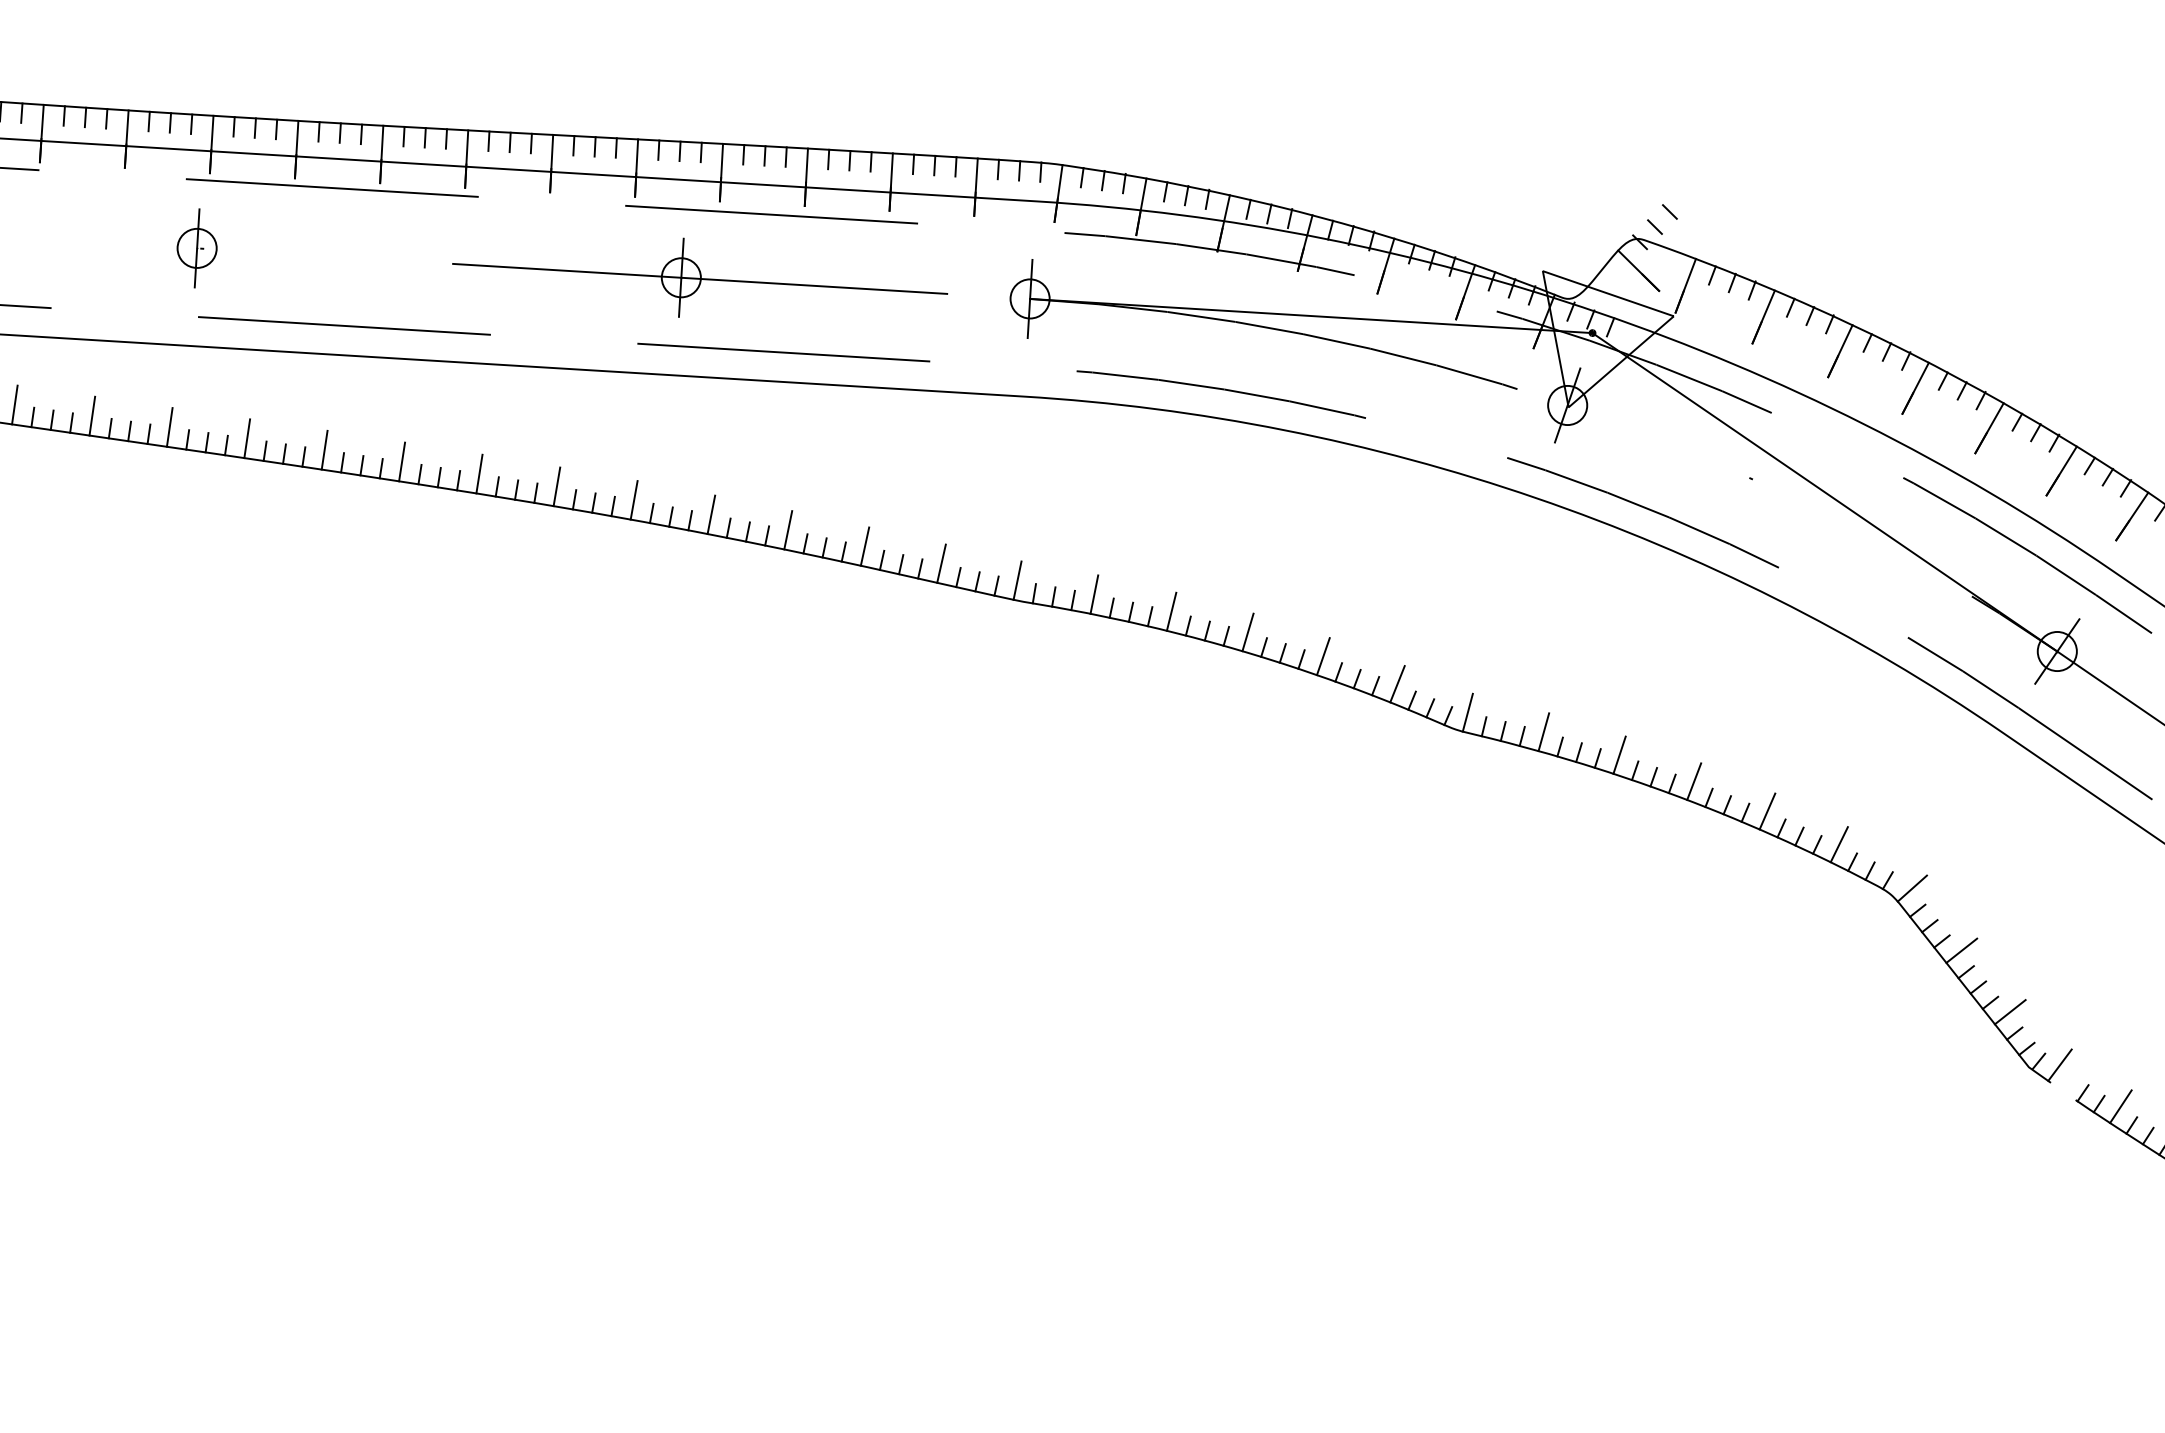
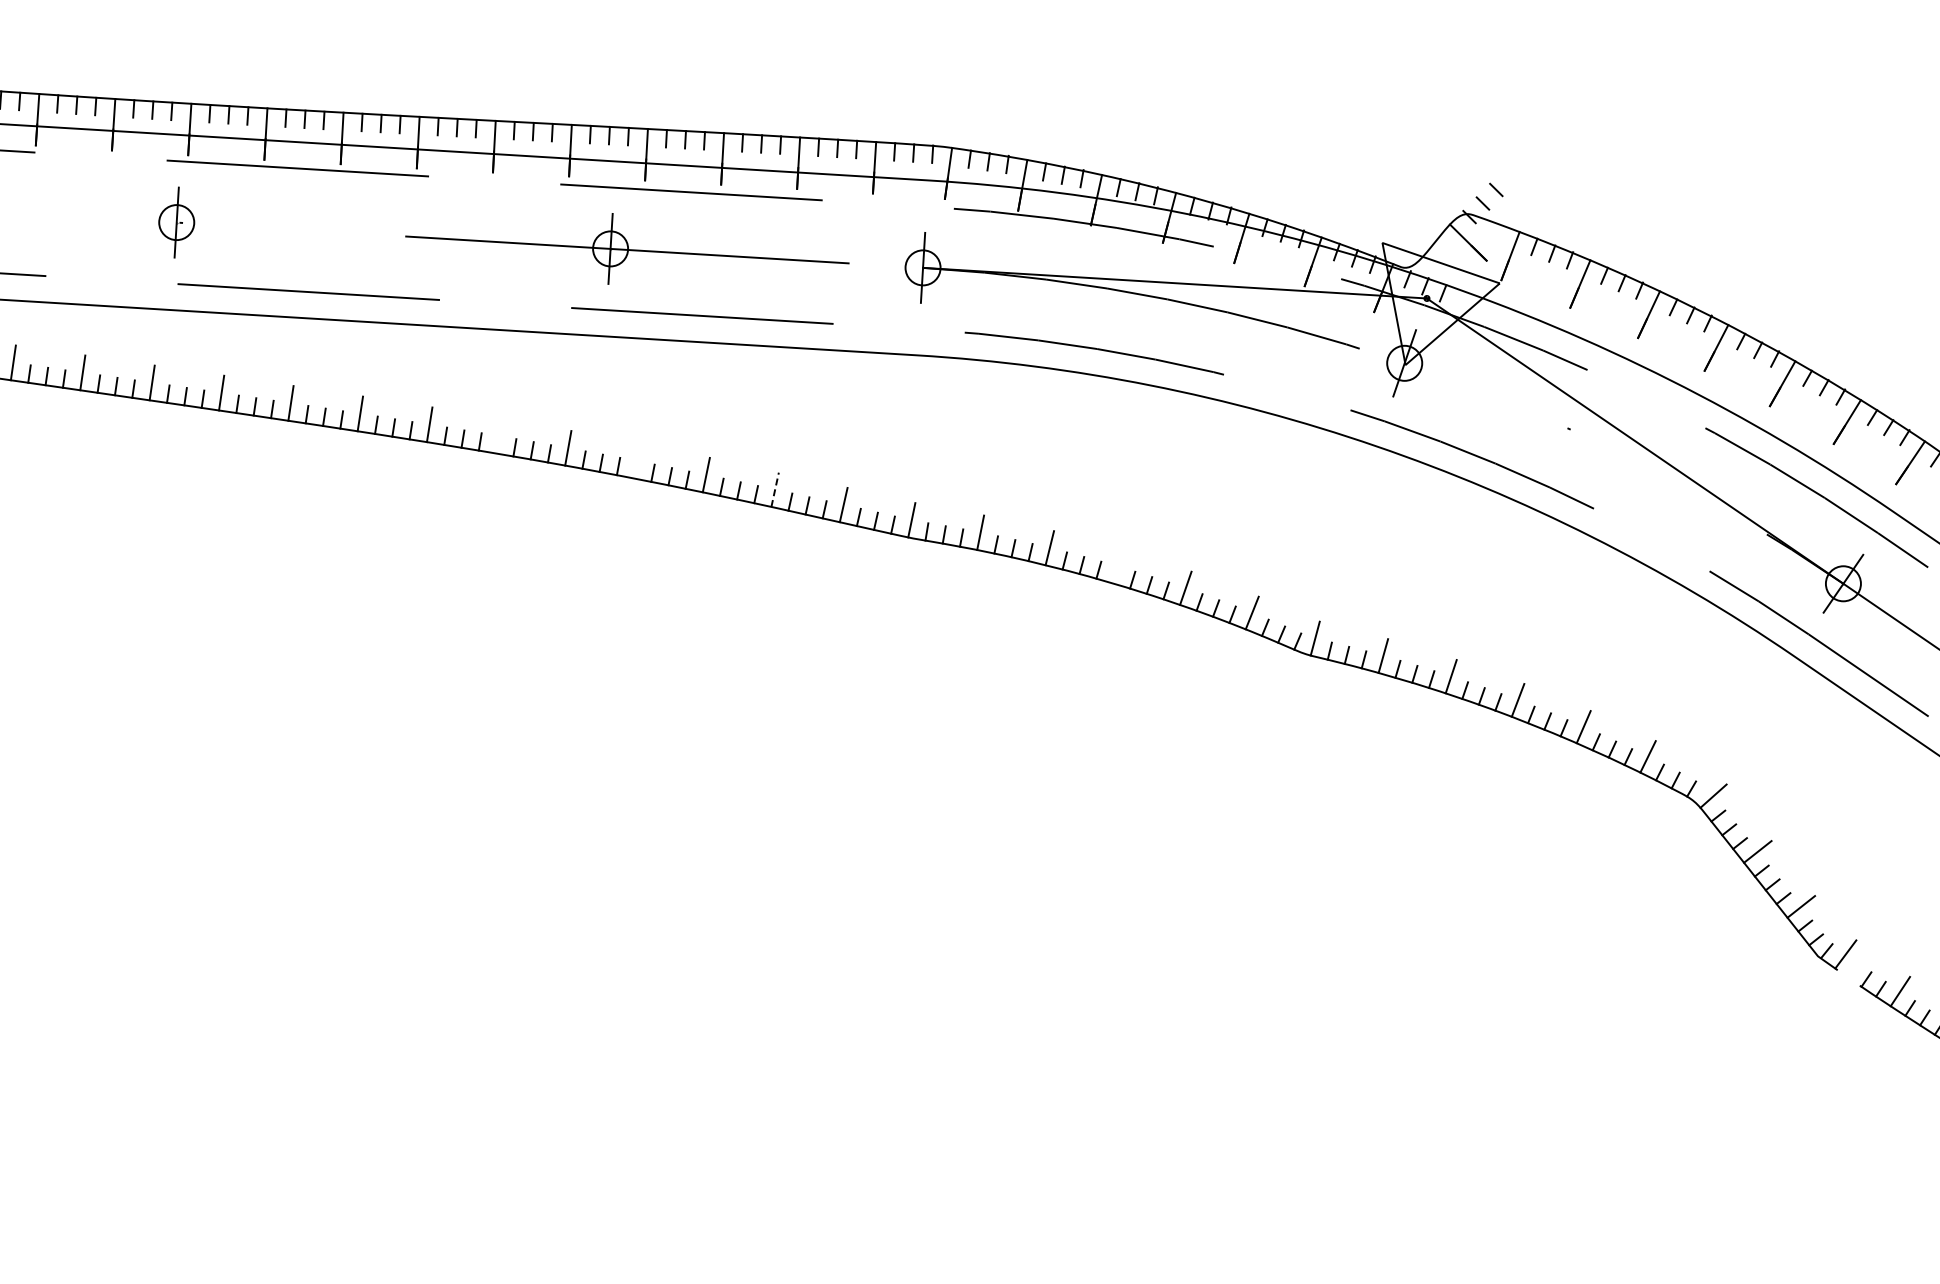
line: (557, 486) -> (499, 435), removed
line: (711, 515) -> (637, 461), removed
line: (865, 546) -> (775, 489), solid -> dashed
line: (1248, 632) -> (1118, 566), removed

